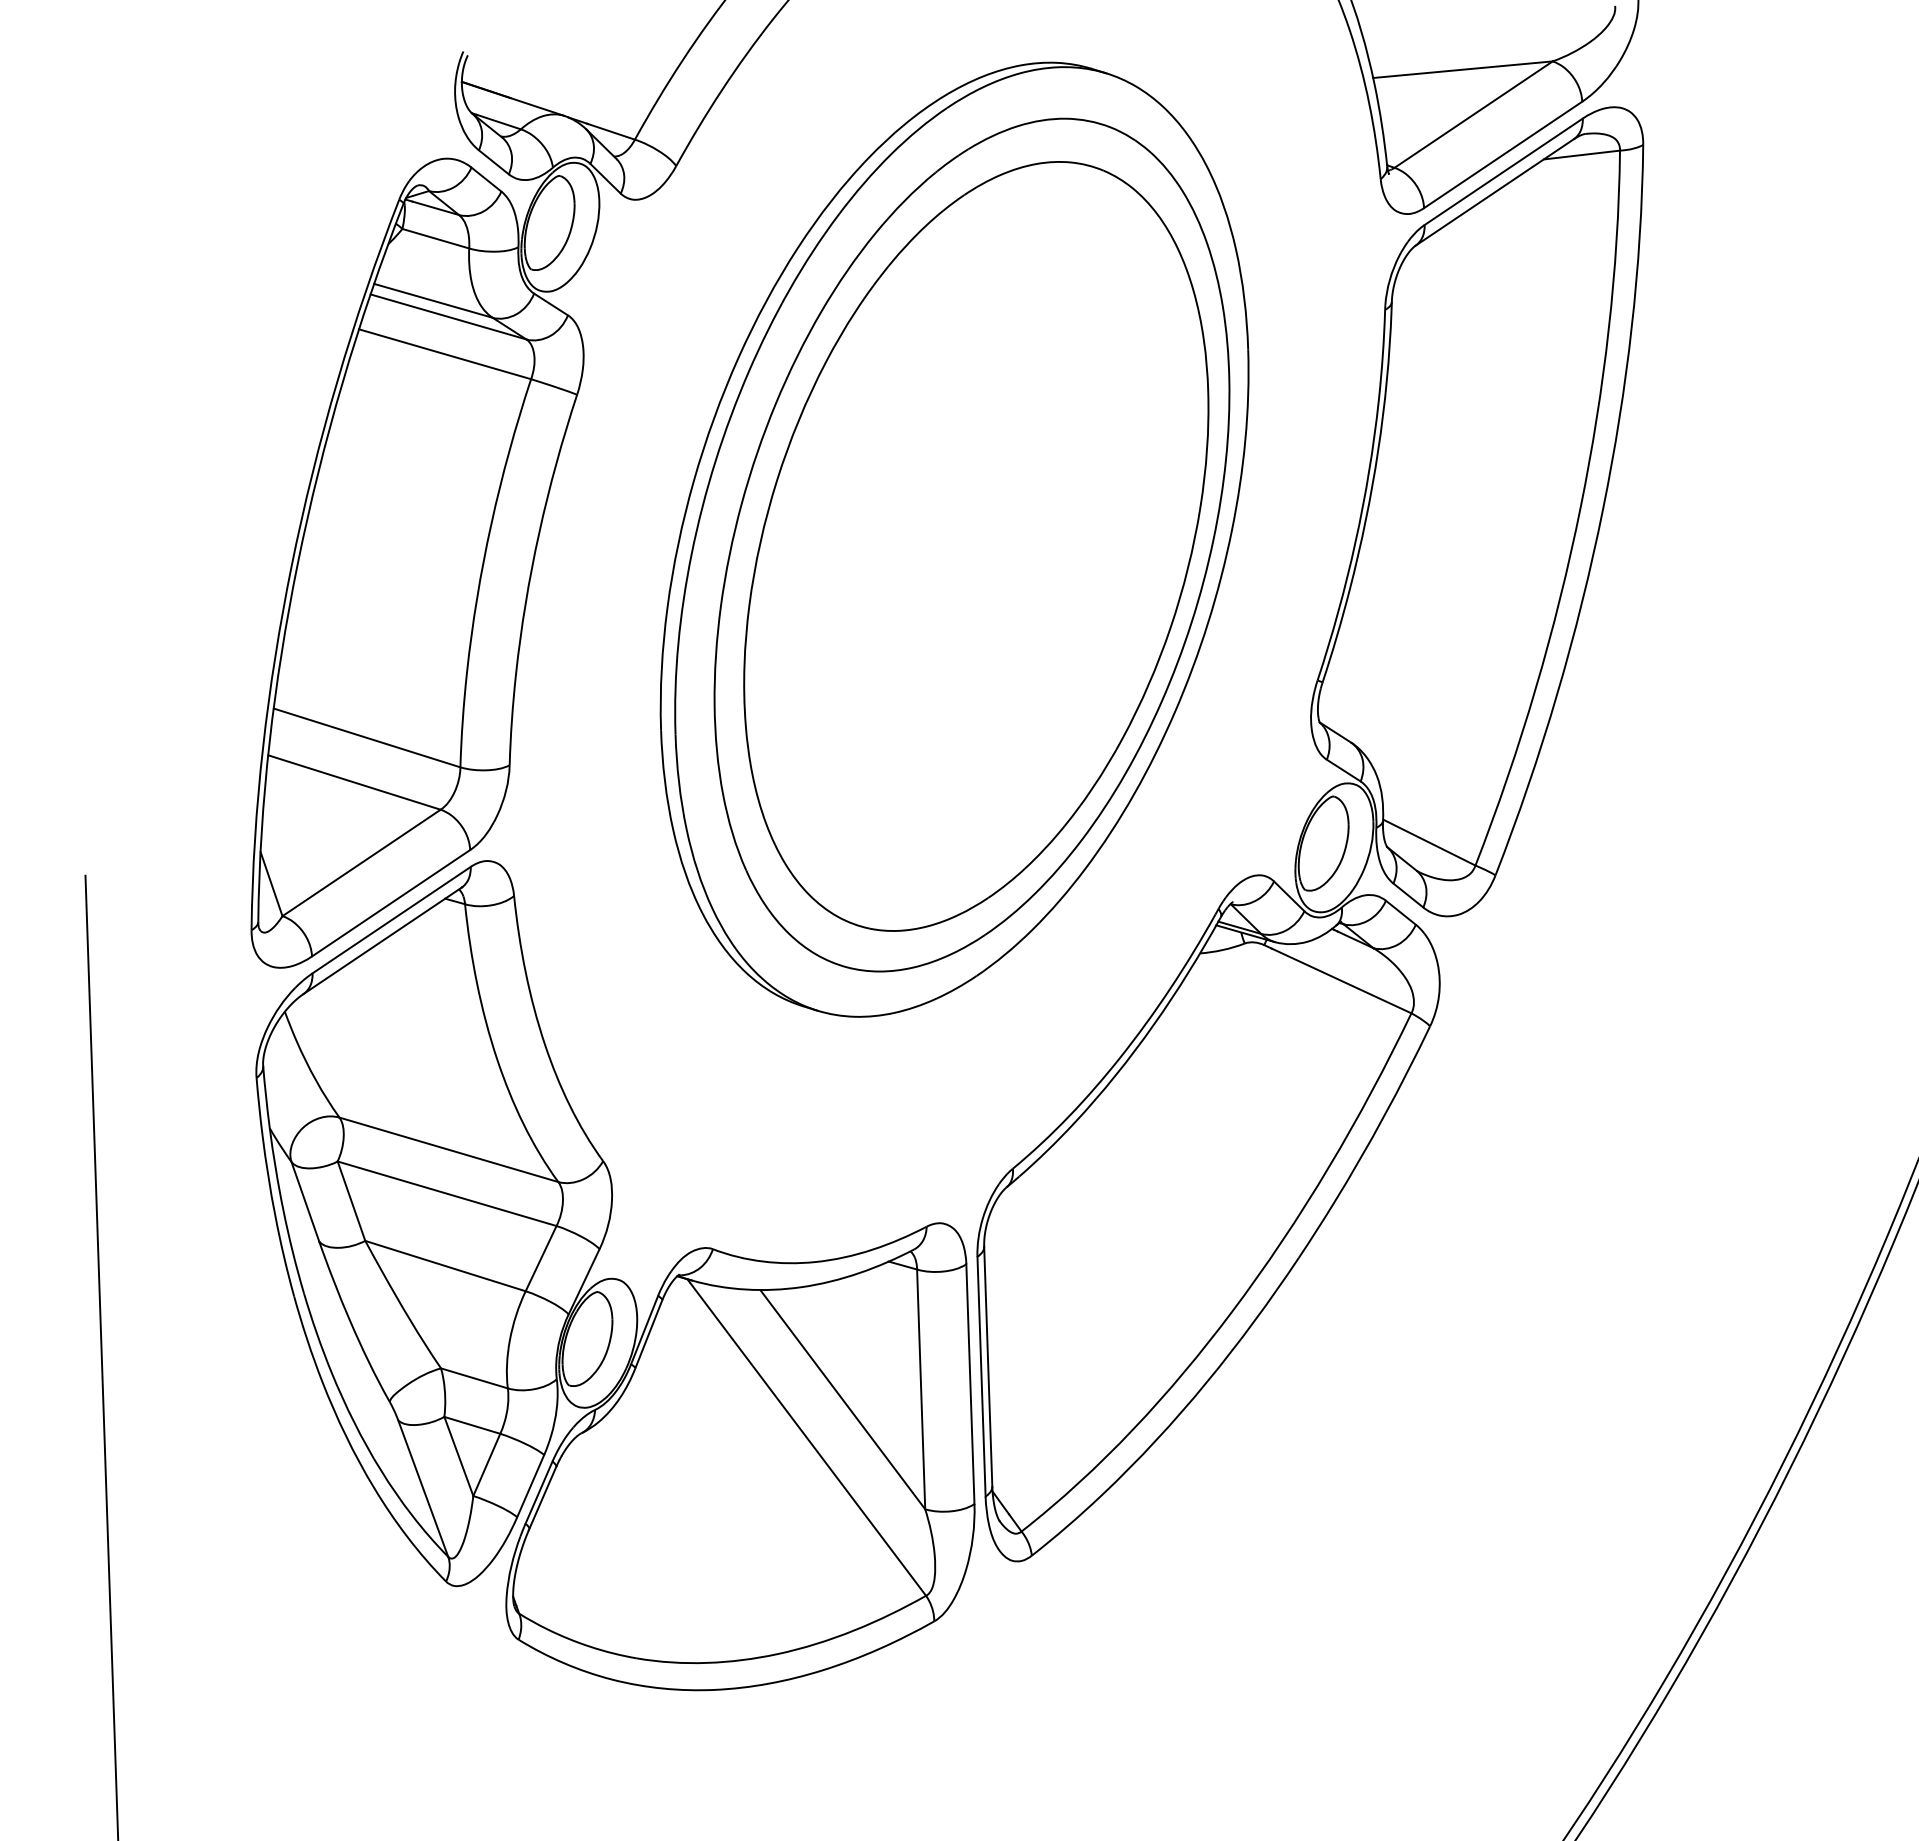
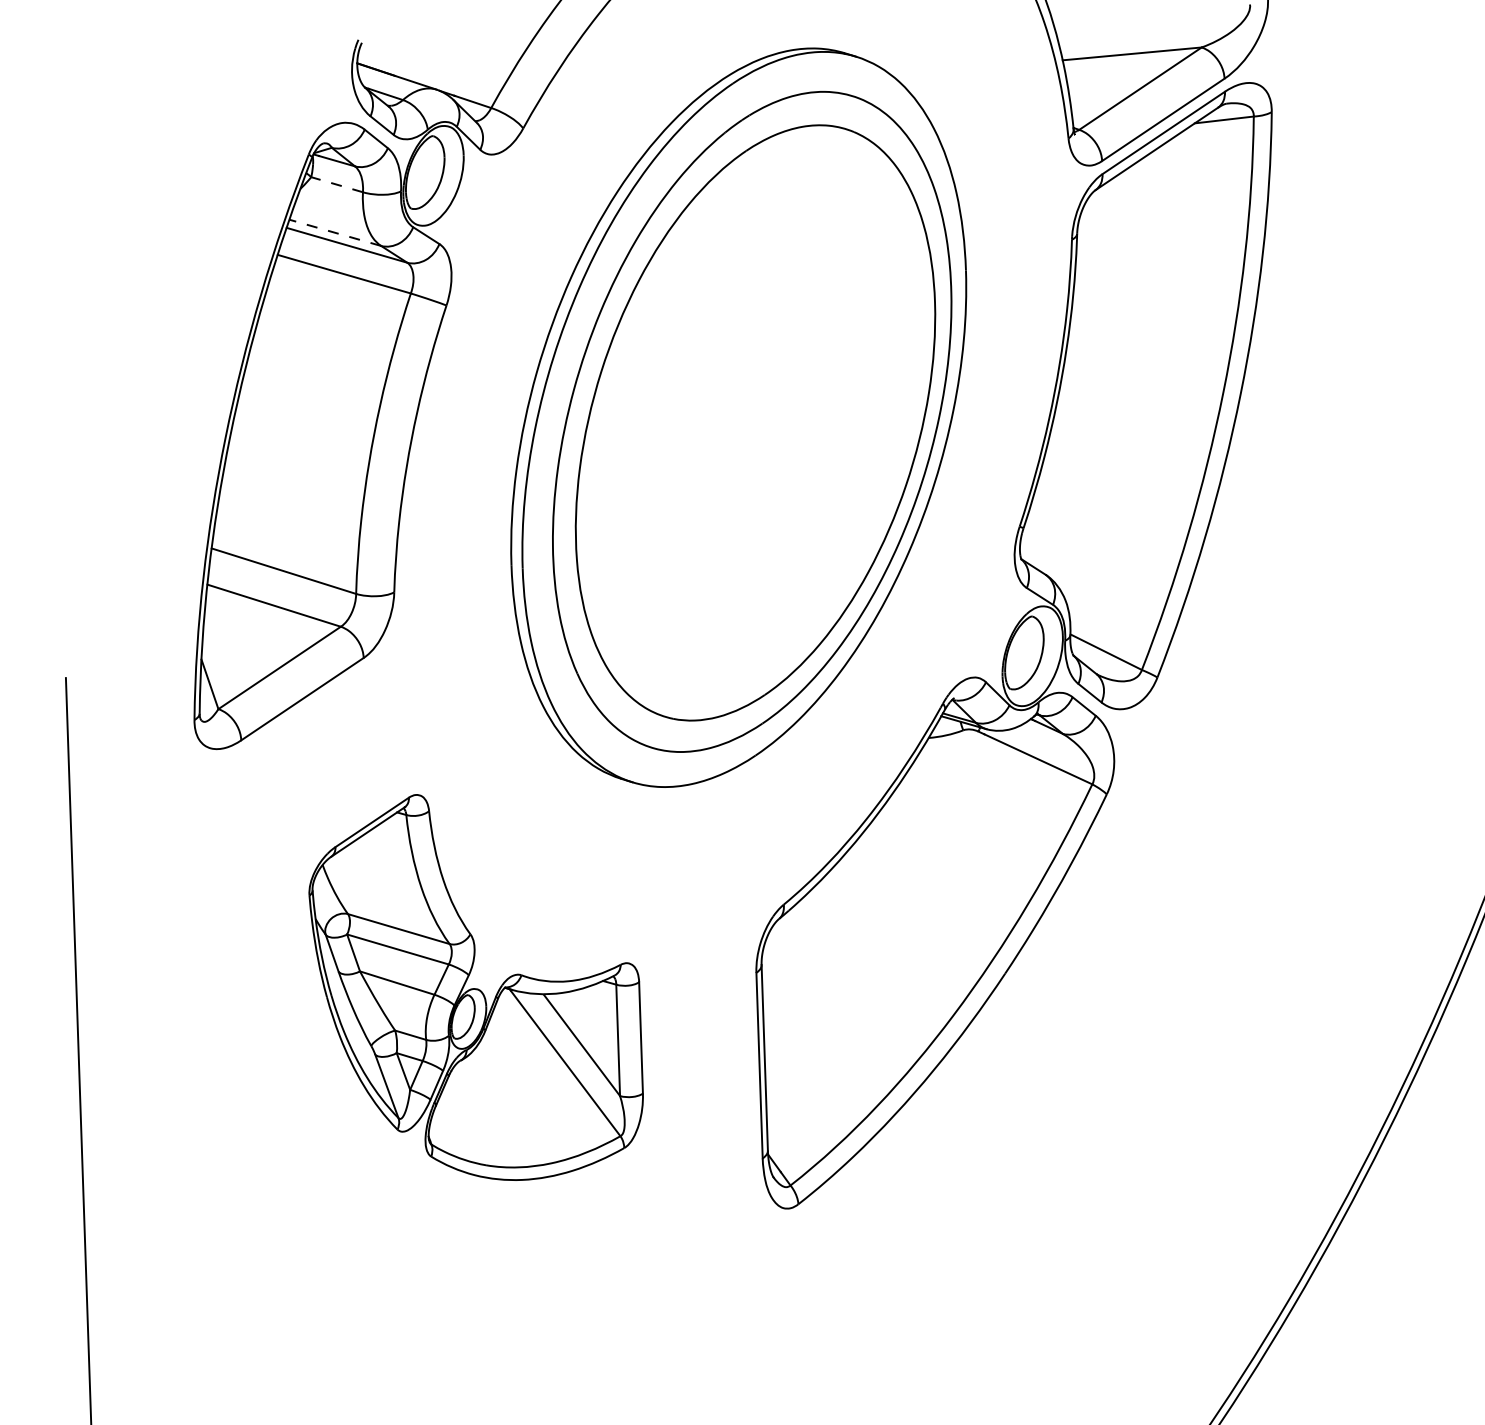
line: (435, 238) -> (336, 184), solid -> dashed
line: (433, 300) -> (335, 232), solid -> dashed
part: (615, 1275) -> (476, 987), size x0.6

